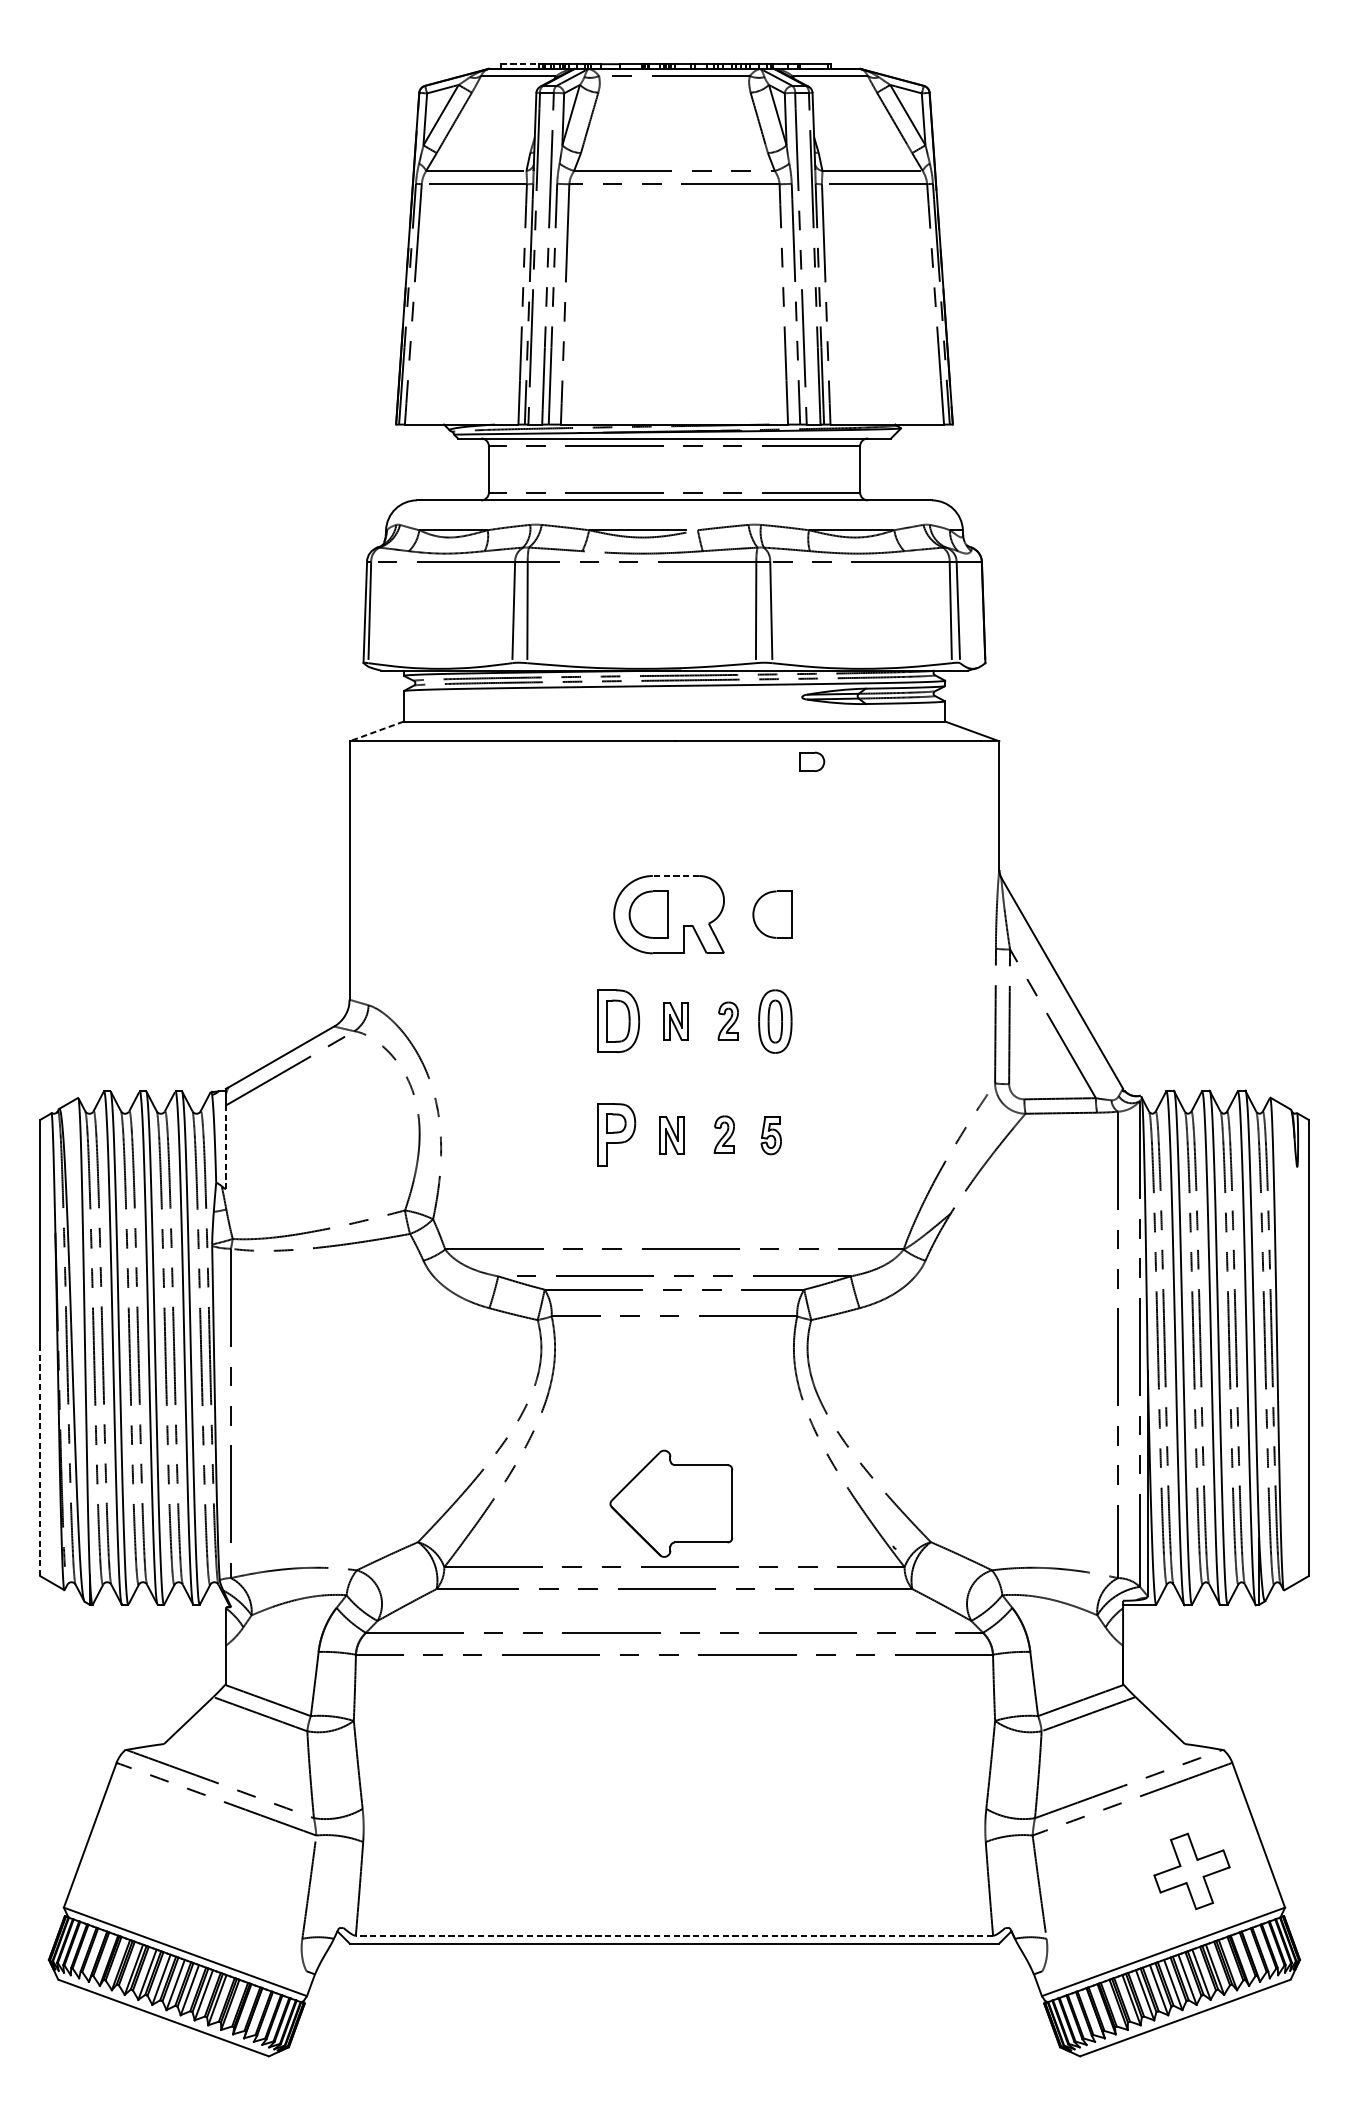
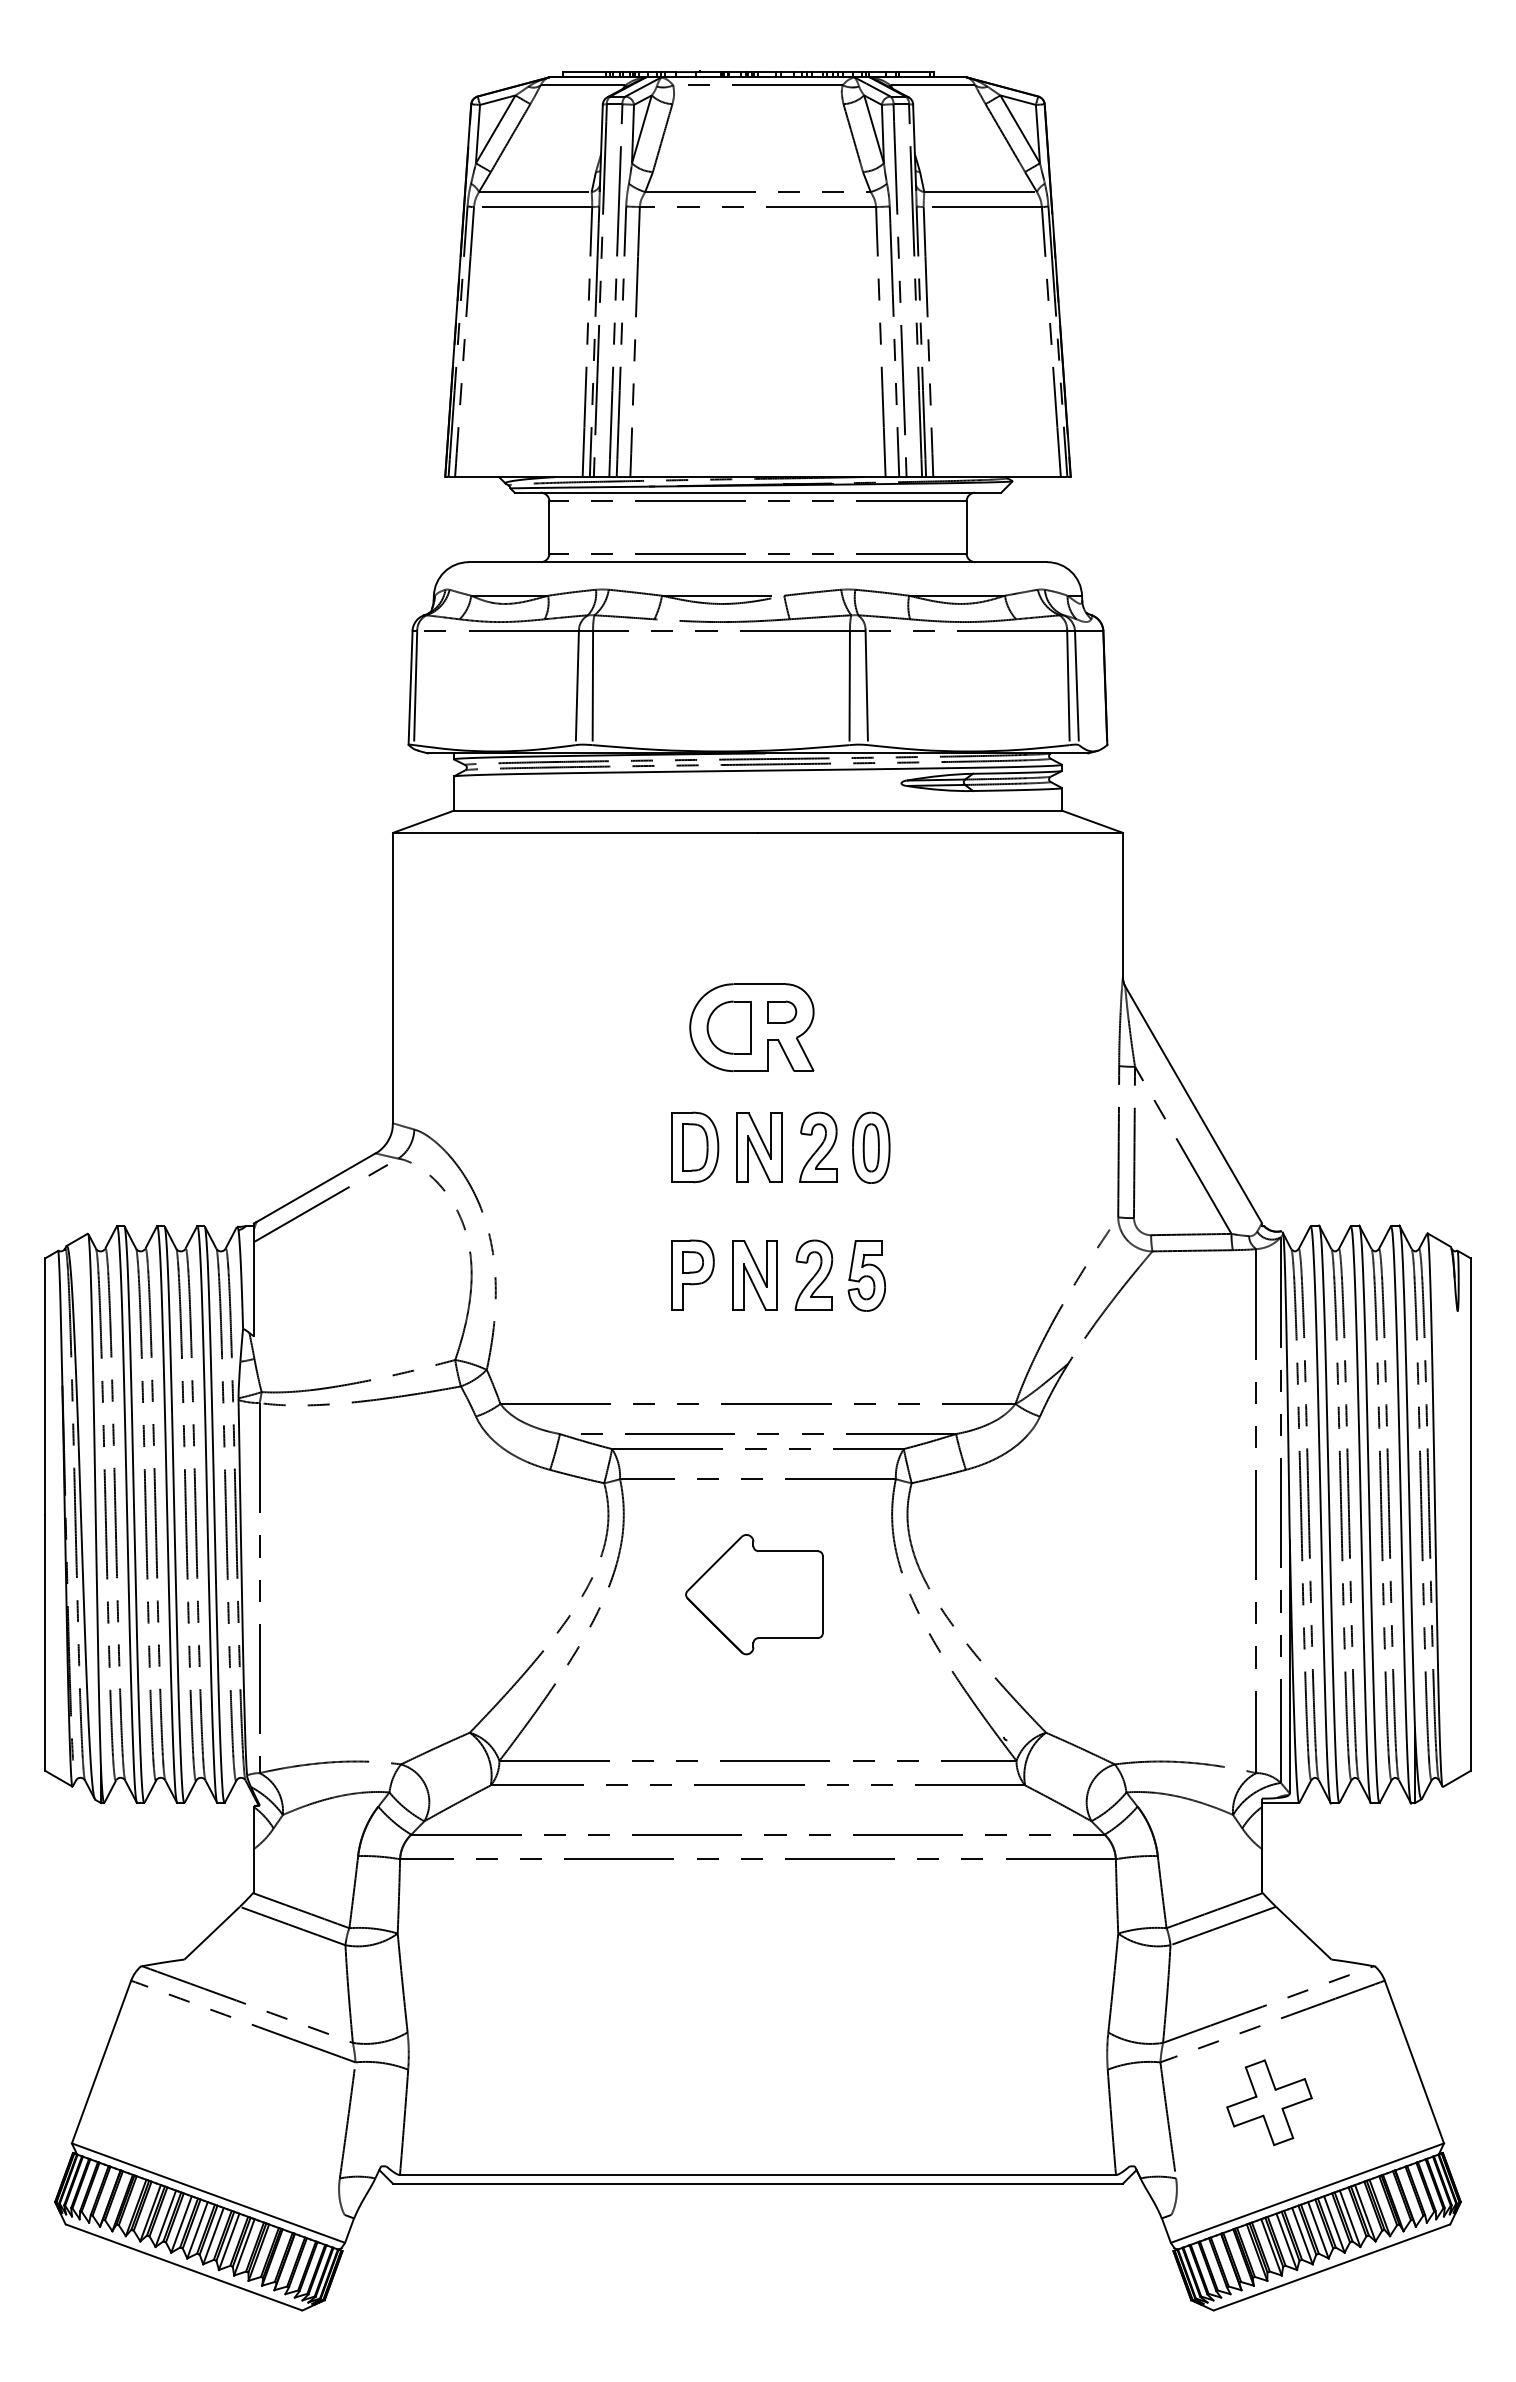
line: (520, 64) -> (584, 72), dashed -> solid
line: (375, 731) -> (422, 821), dashed -> solid
part: (812, 761) -> (782, 1011), moved
line: (675, 876) -> (759, 984), dashed -> solid
part: (771, 914) -> (867, 1027), removed
part: (728, 1020) -> (818, 1146), size x1.67
part: (675, 1021) -> (759, 1147), size x1.67
part: (723, 1134) -> (813, 1274), size x1.67
part: (671, 1135) -> (754, 1275), size x1.67
part: (771, 1135) -> (866, 1275), size x1.67
line: (226, 1146) -> (254, 1288), dashed -> solid
line: (40, 1461) -> (45, 1642), dashed -> solid
part: (671, 1503) -> (754, 1594), moved
part: (1192, 1871) -> (1269, 2102), moved
line: (674, 1936) -> (757, 2175), dashed -> solid

